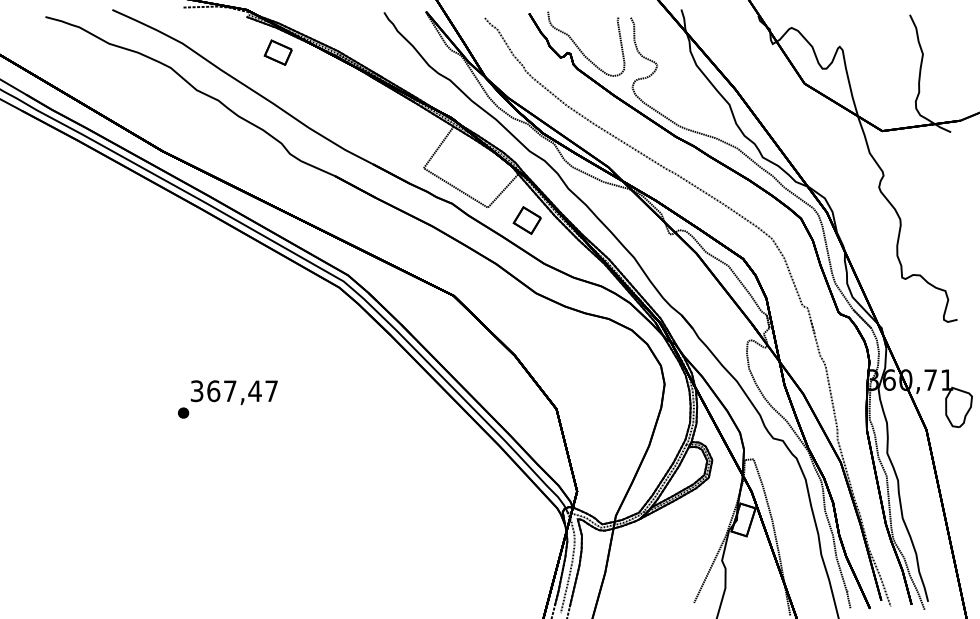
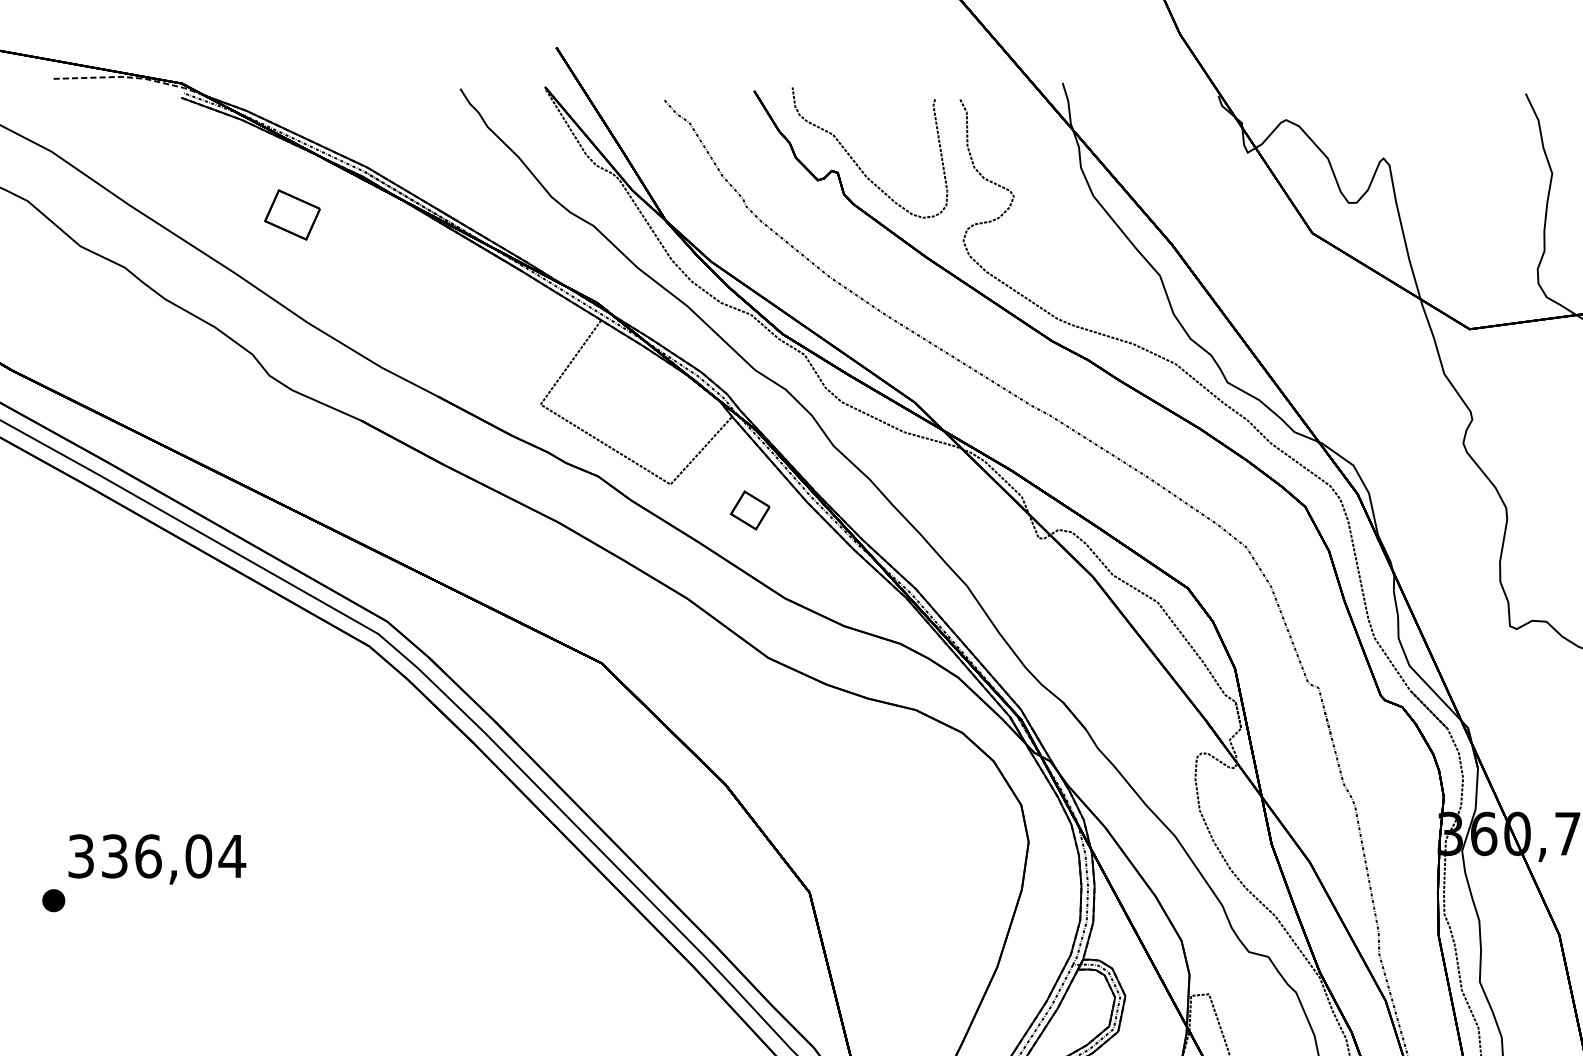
part: (277, 52) -> (290, 214), moved
part: (526, 220) -> (748, 510), size x0.7
text: (242, 391) -> (173, 856), 367,47 -> 336,04

